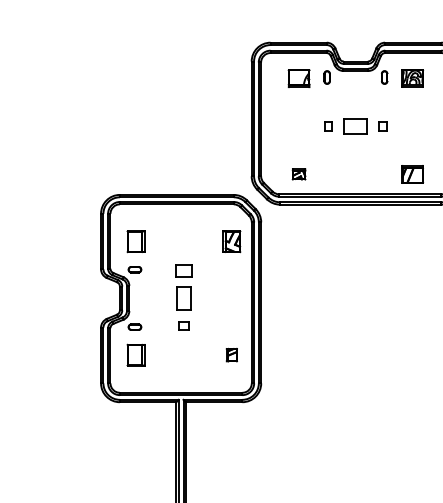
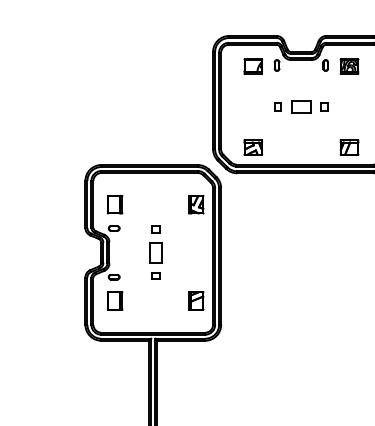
part: (298, 174) -> (252, 147), size x1.67
part: (183, 270) -> (155, 229), size x0.62
part: (231, 354) -> (195, 300), size x1.67

